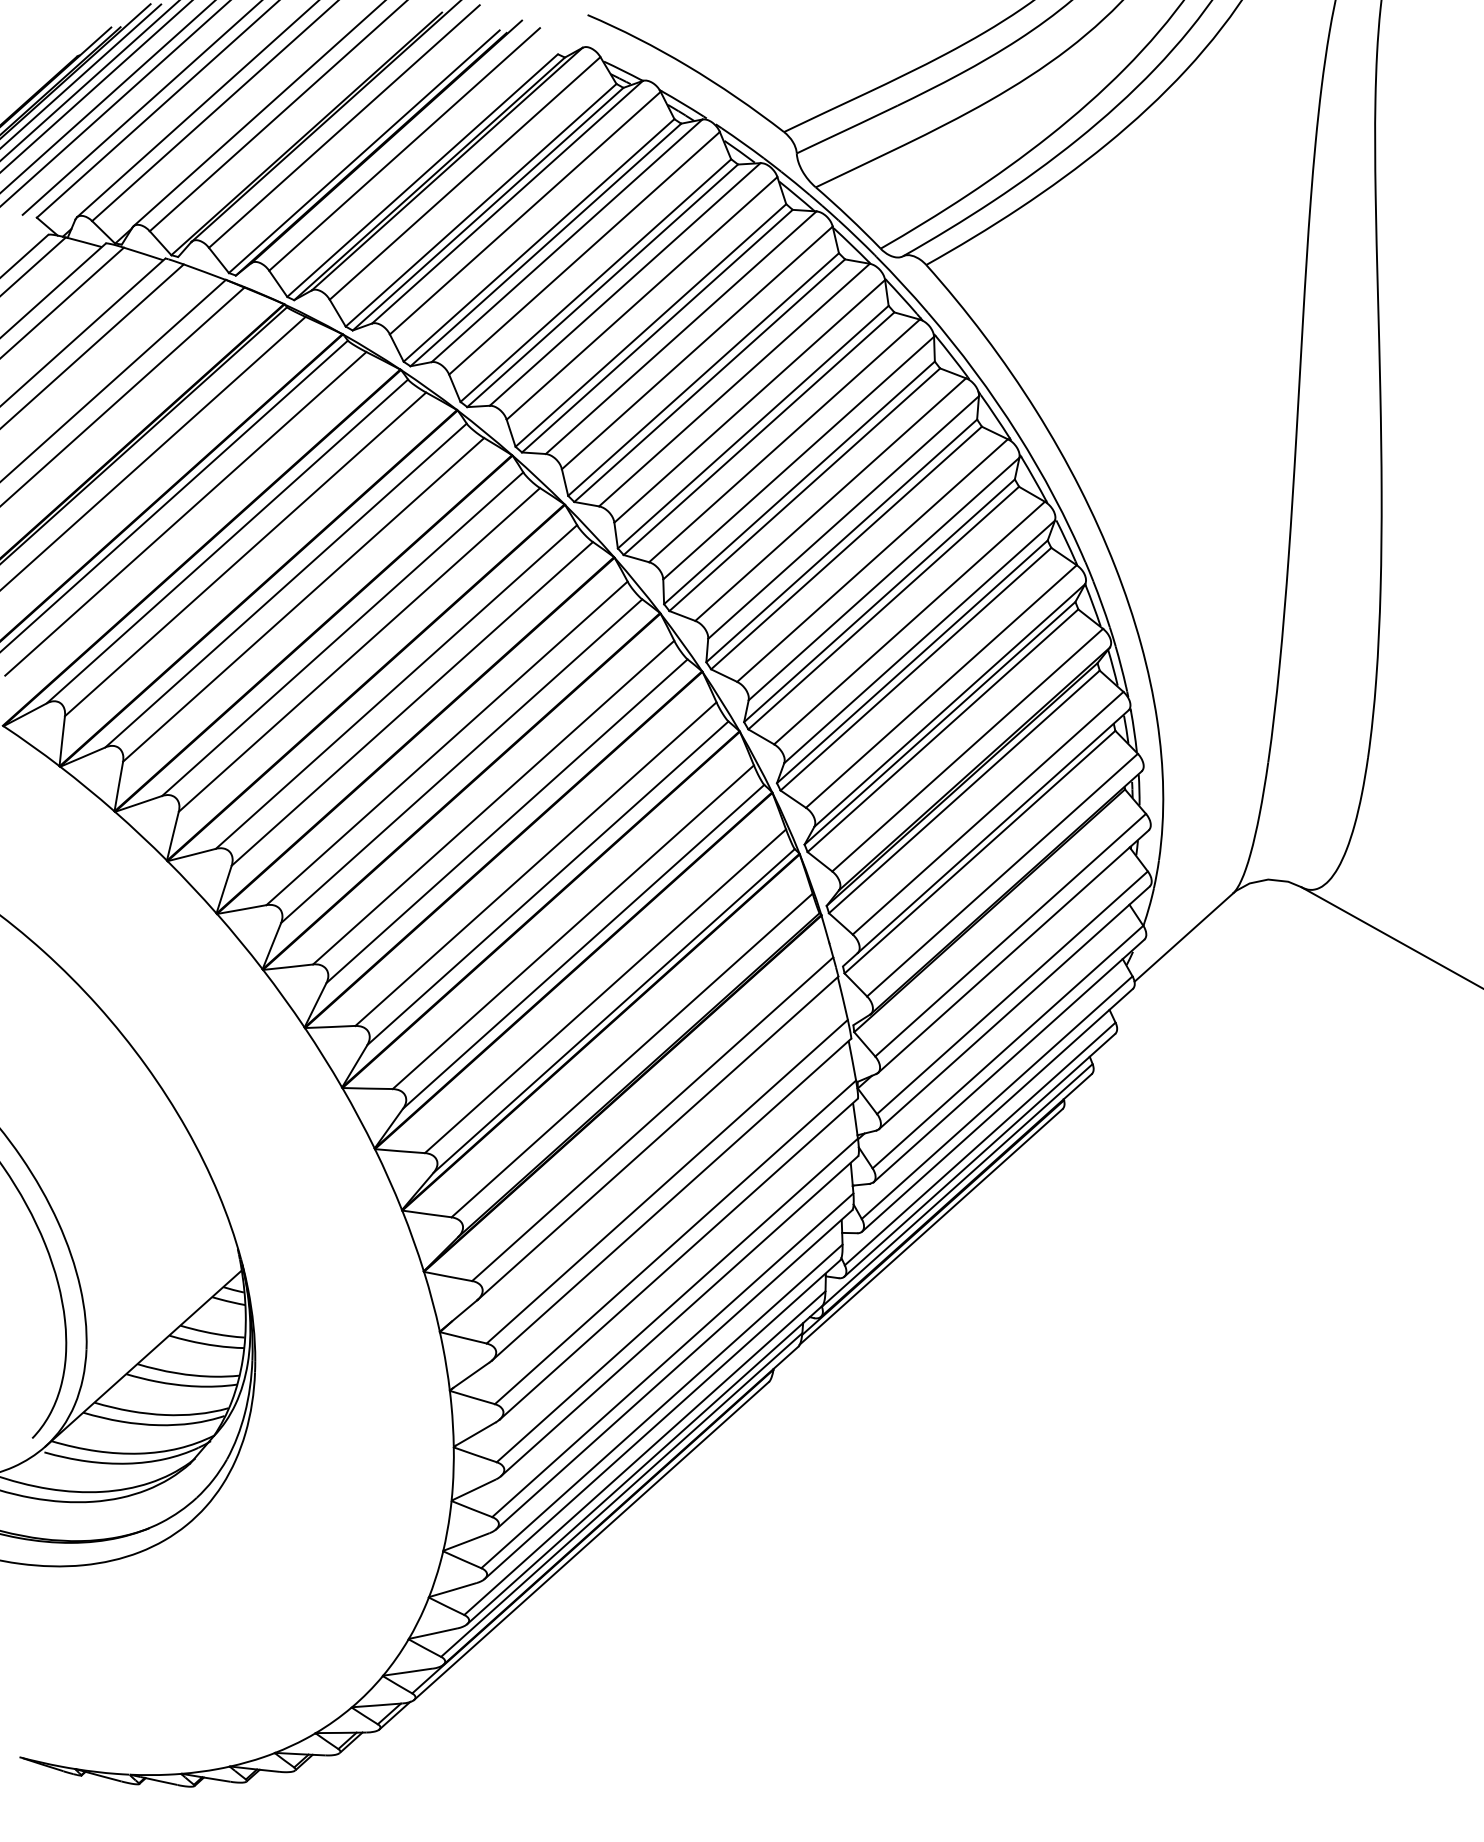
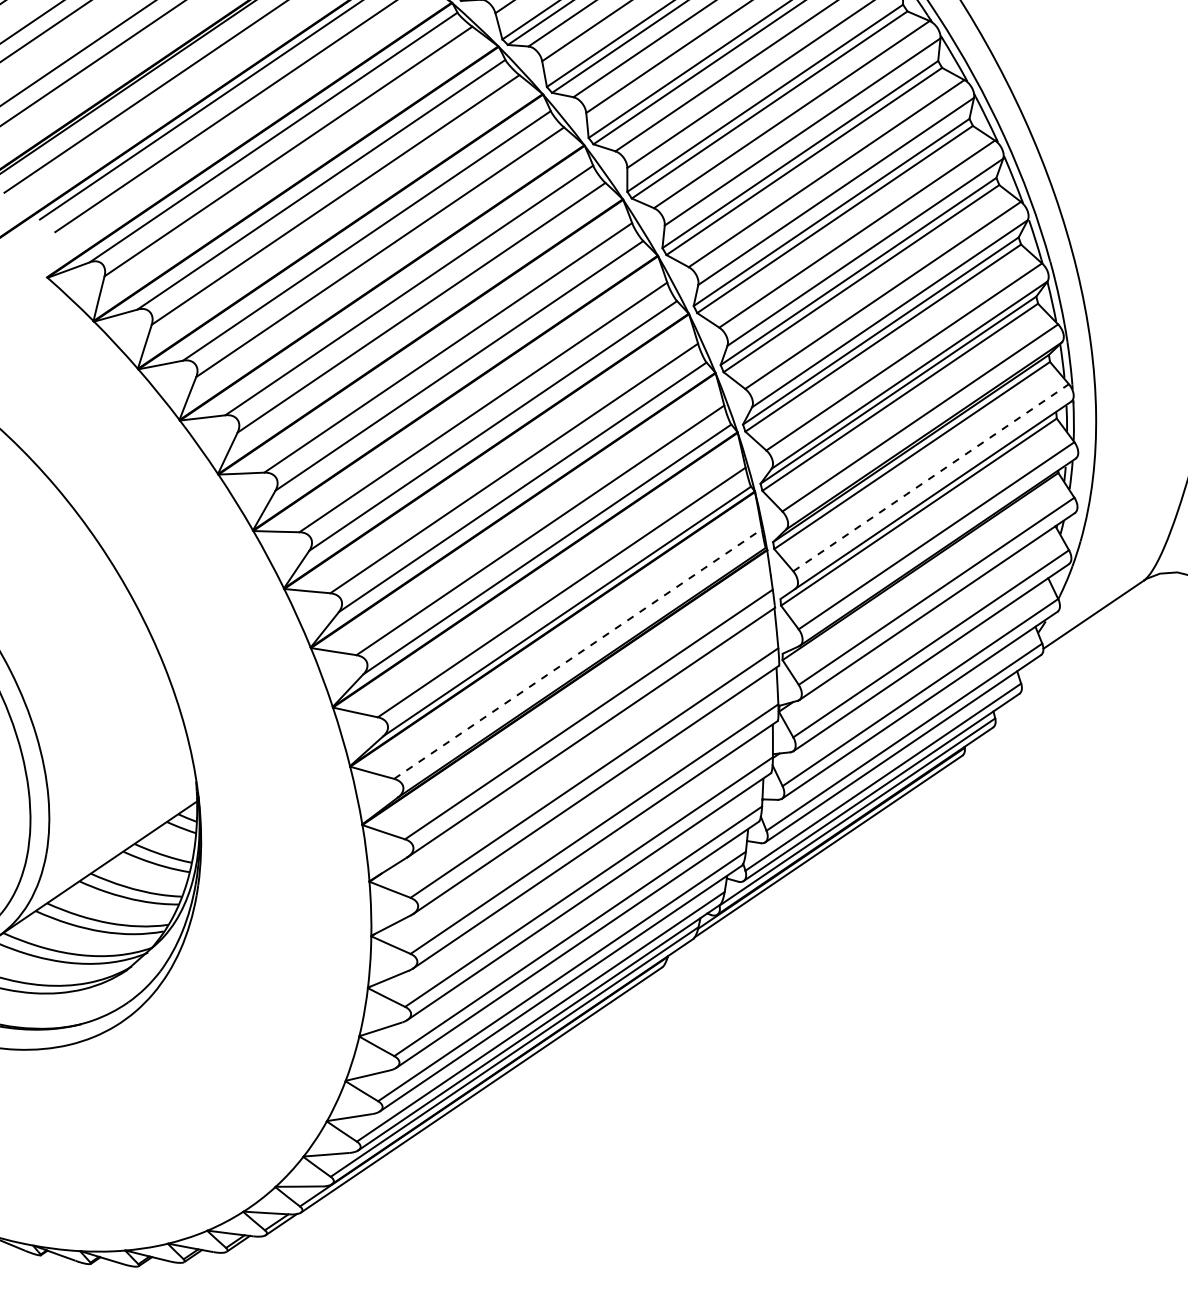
line: (988, 813) -> (931, 478), solid -> dashed
line: (632, 1055) -> (578, 654), solid -> dashed

